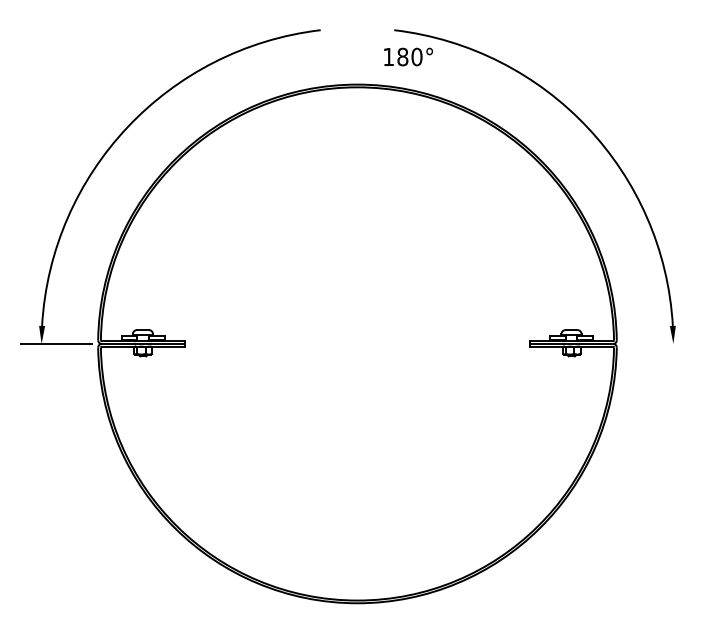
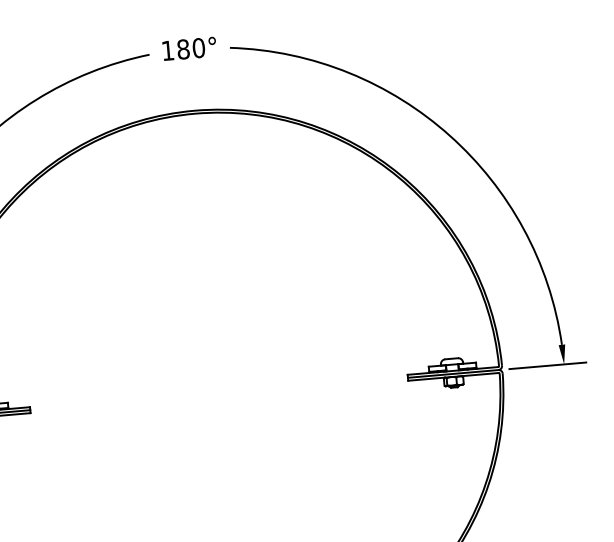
text: (408, 56) -> (189, 48), moved
line: (658, 343) -> (547, 365), added

